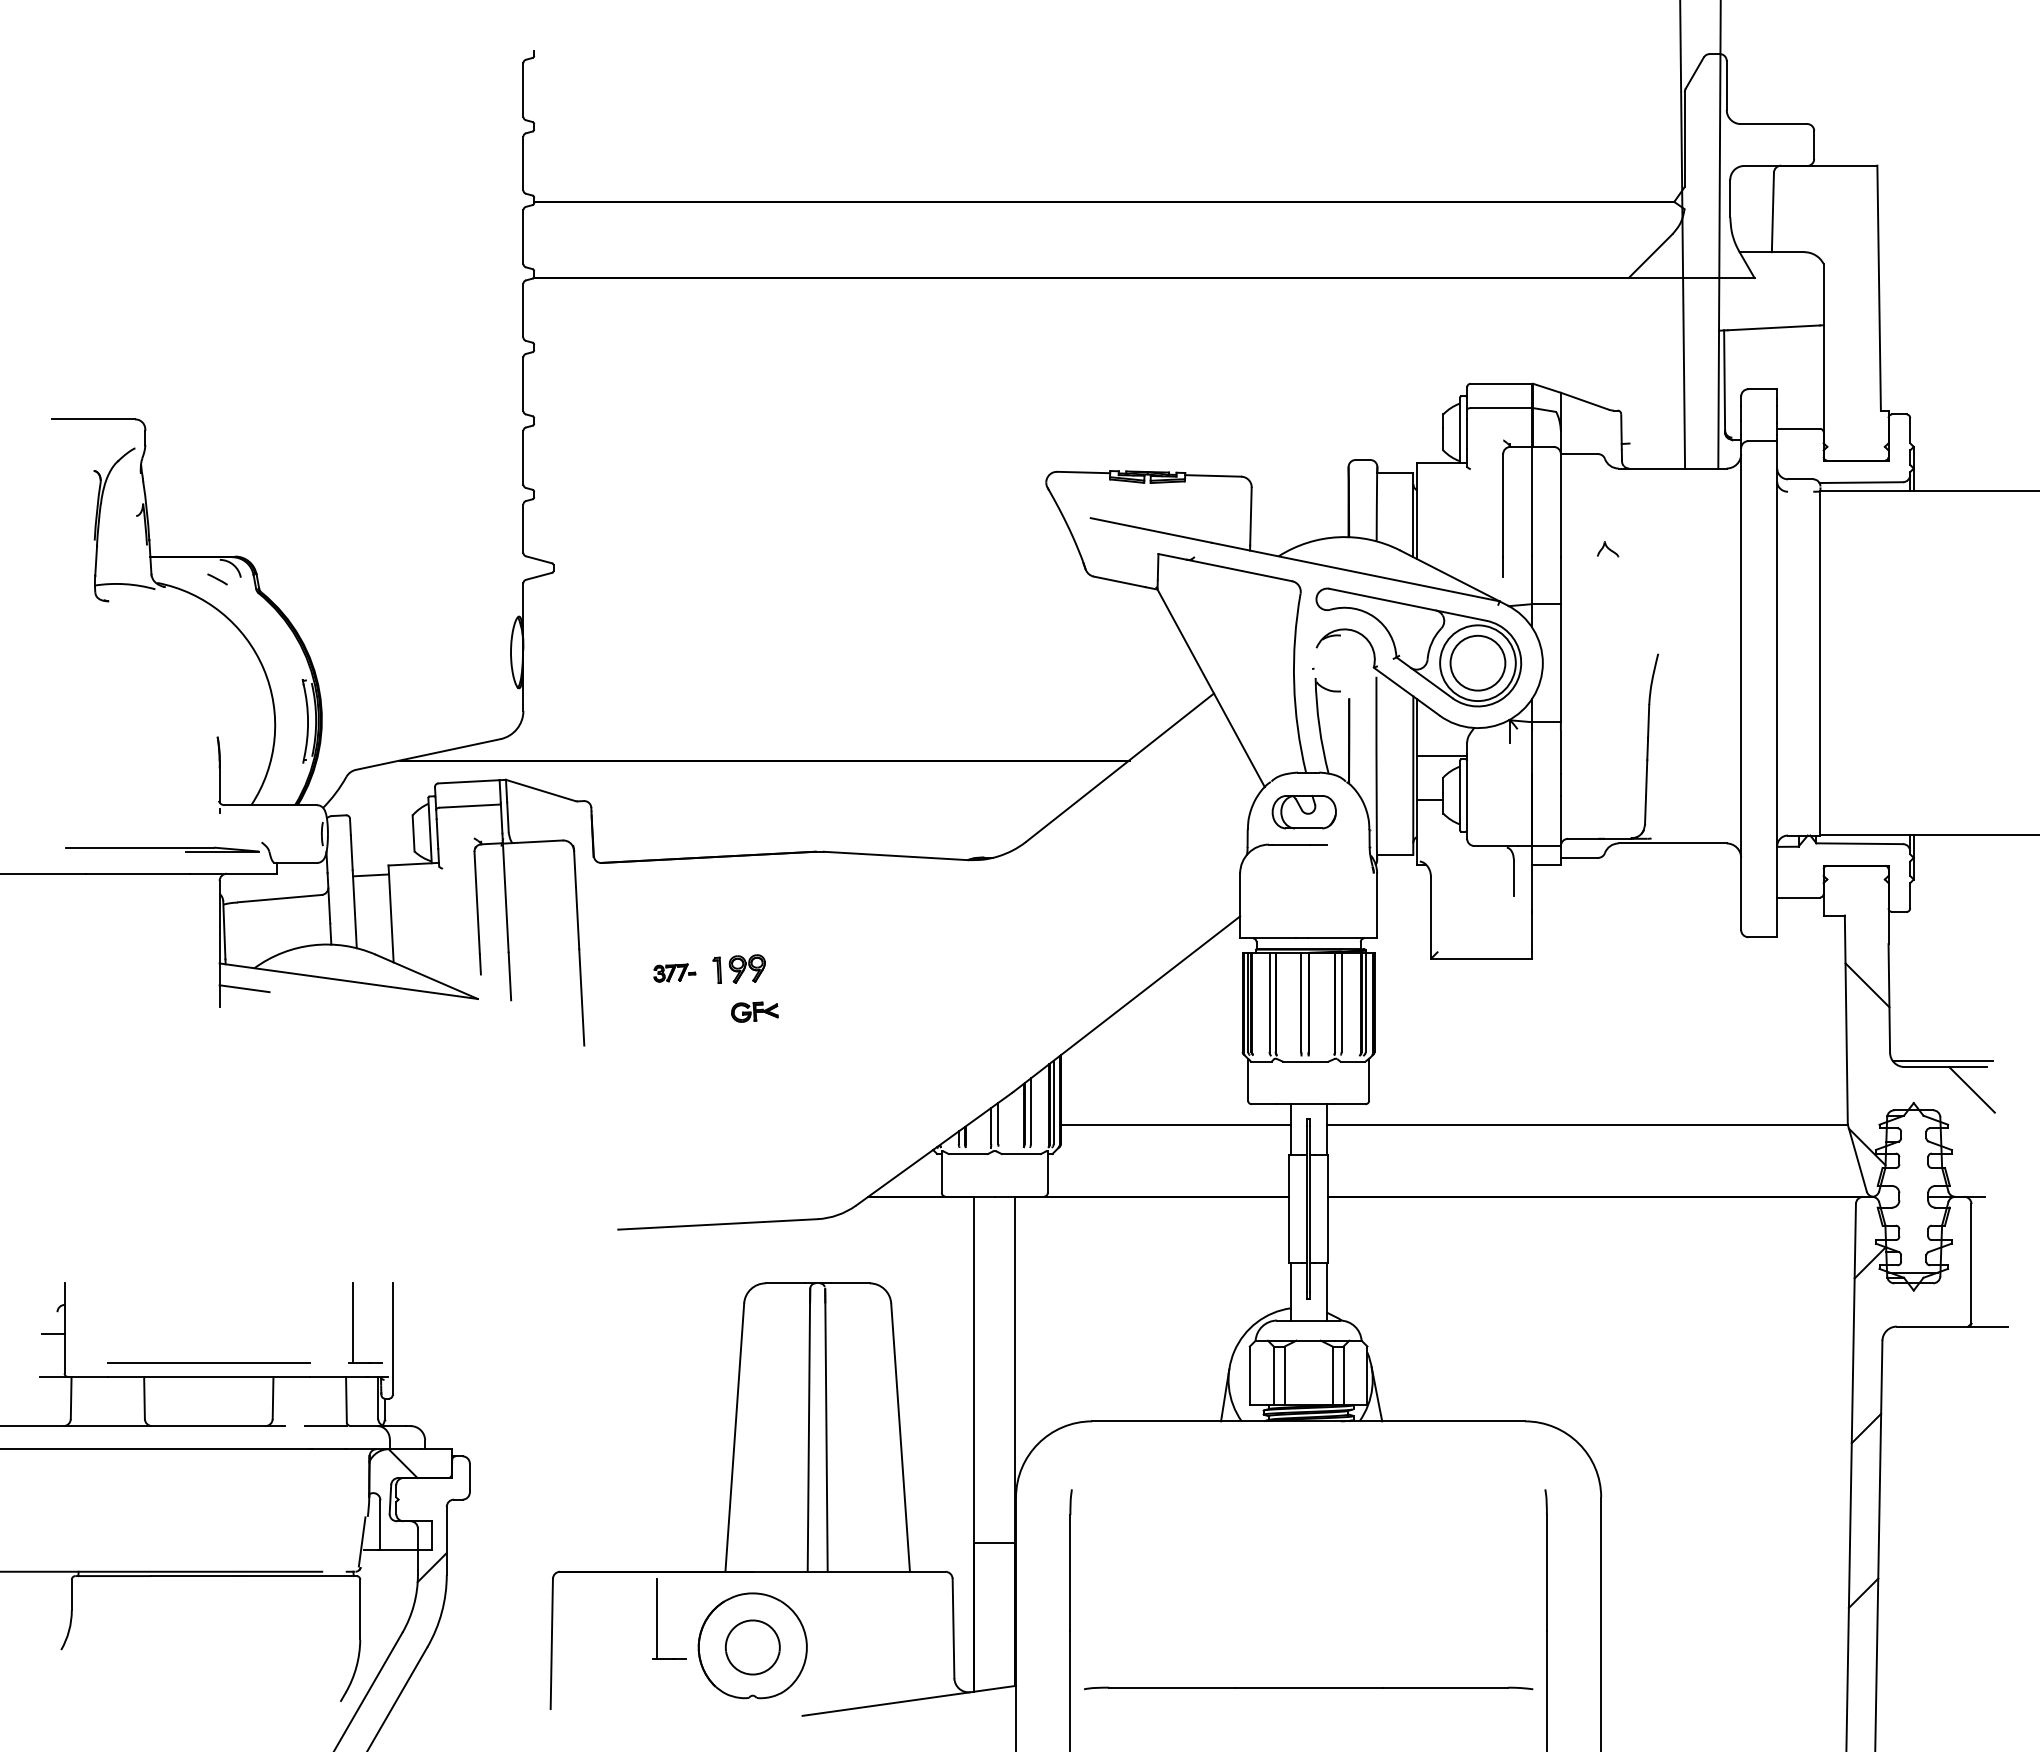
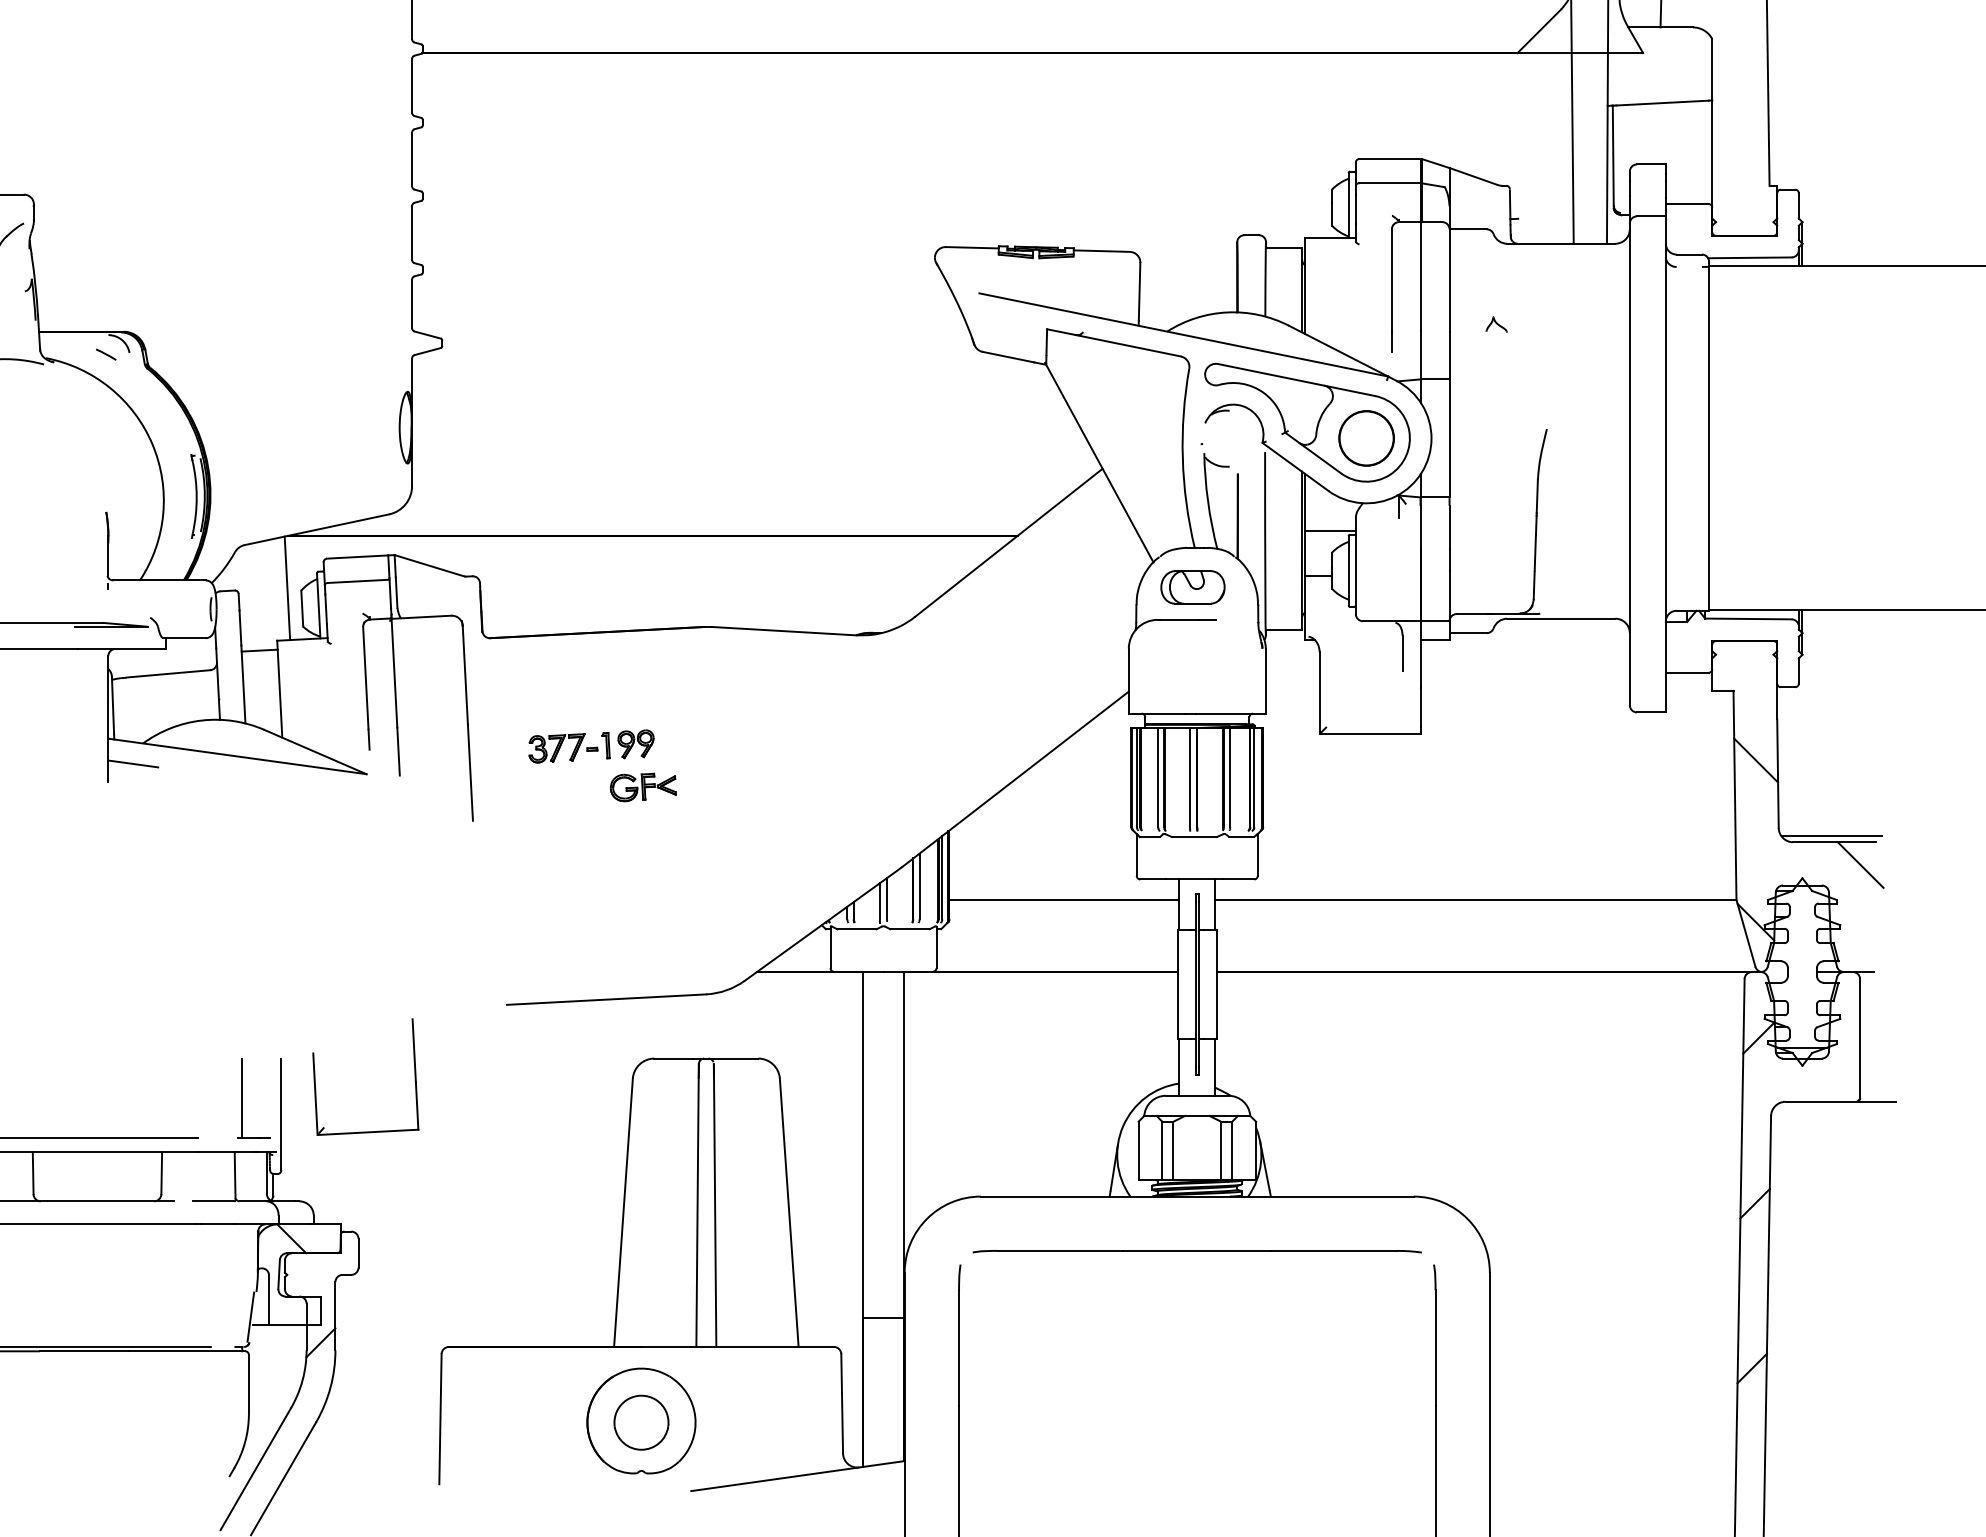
circle: (1477, 663) -> (1366, 438), size x0.71
line: (398, 812) -> (287, 587), added
part: (674, 972) -> (563, 747), size x1.67
part: (754, 1011) -> (643, 786), size x1.43
part: (525, 1298) -> (414, 1073), added
part: (657, 1618) -> (546, 1393), removed
part: (1308, 1688) -> (1197, 1251), moved

